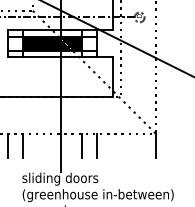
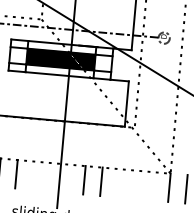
line: (170, 145) -> (186, 188), added

